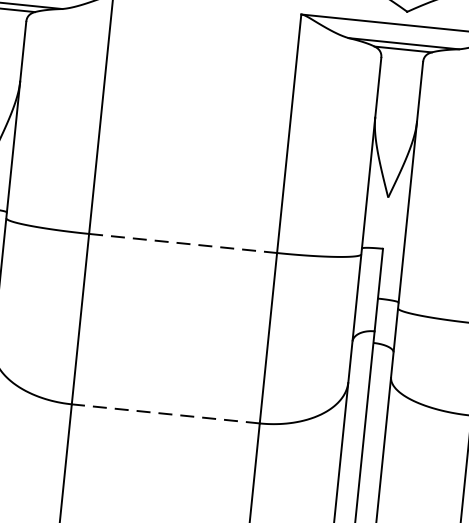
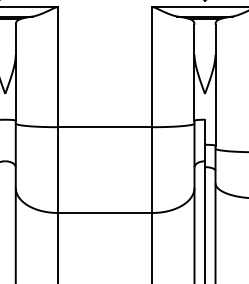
line: (183, 244) -> (105, 127), dashed -> solid
line: (164, 412) -> (104, 212), dashed -> solid

